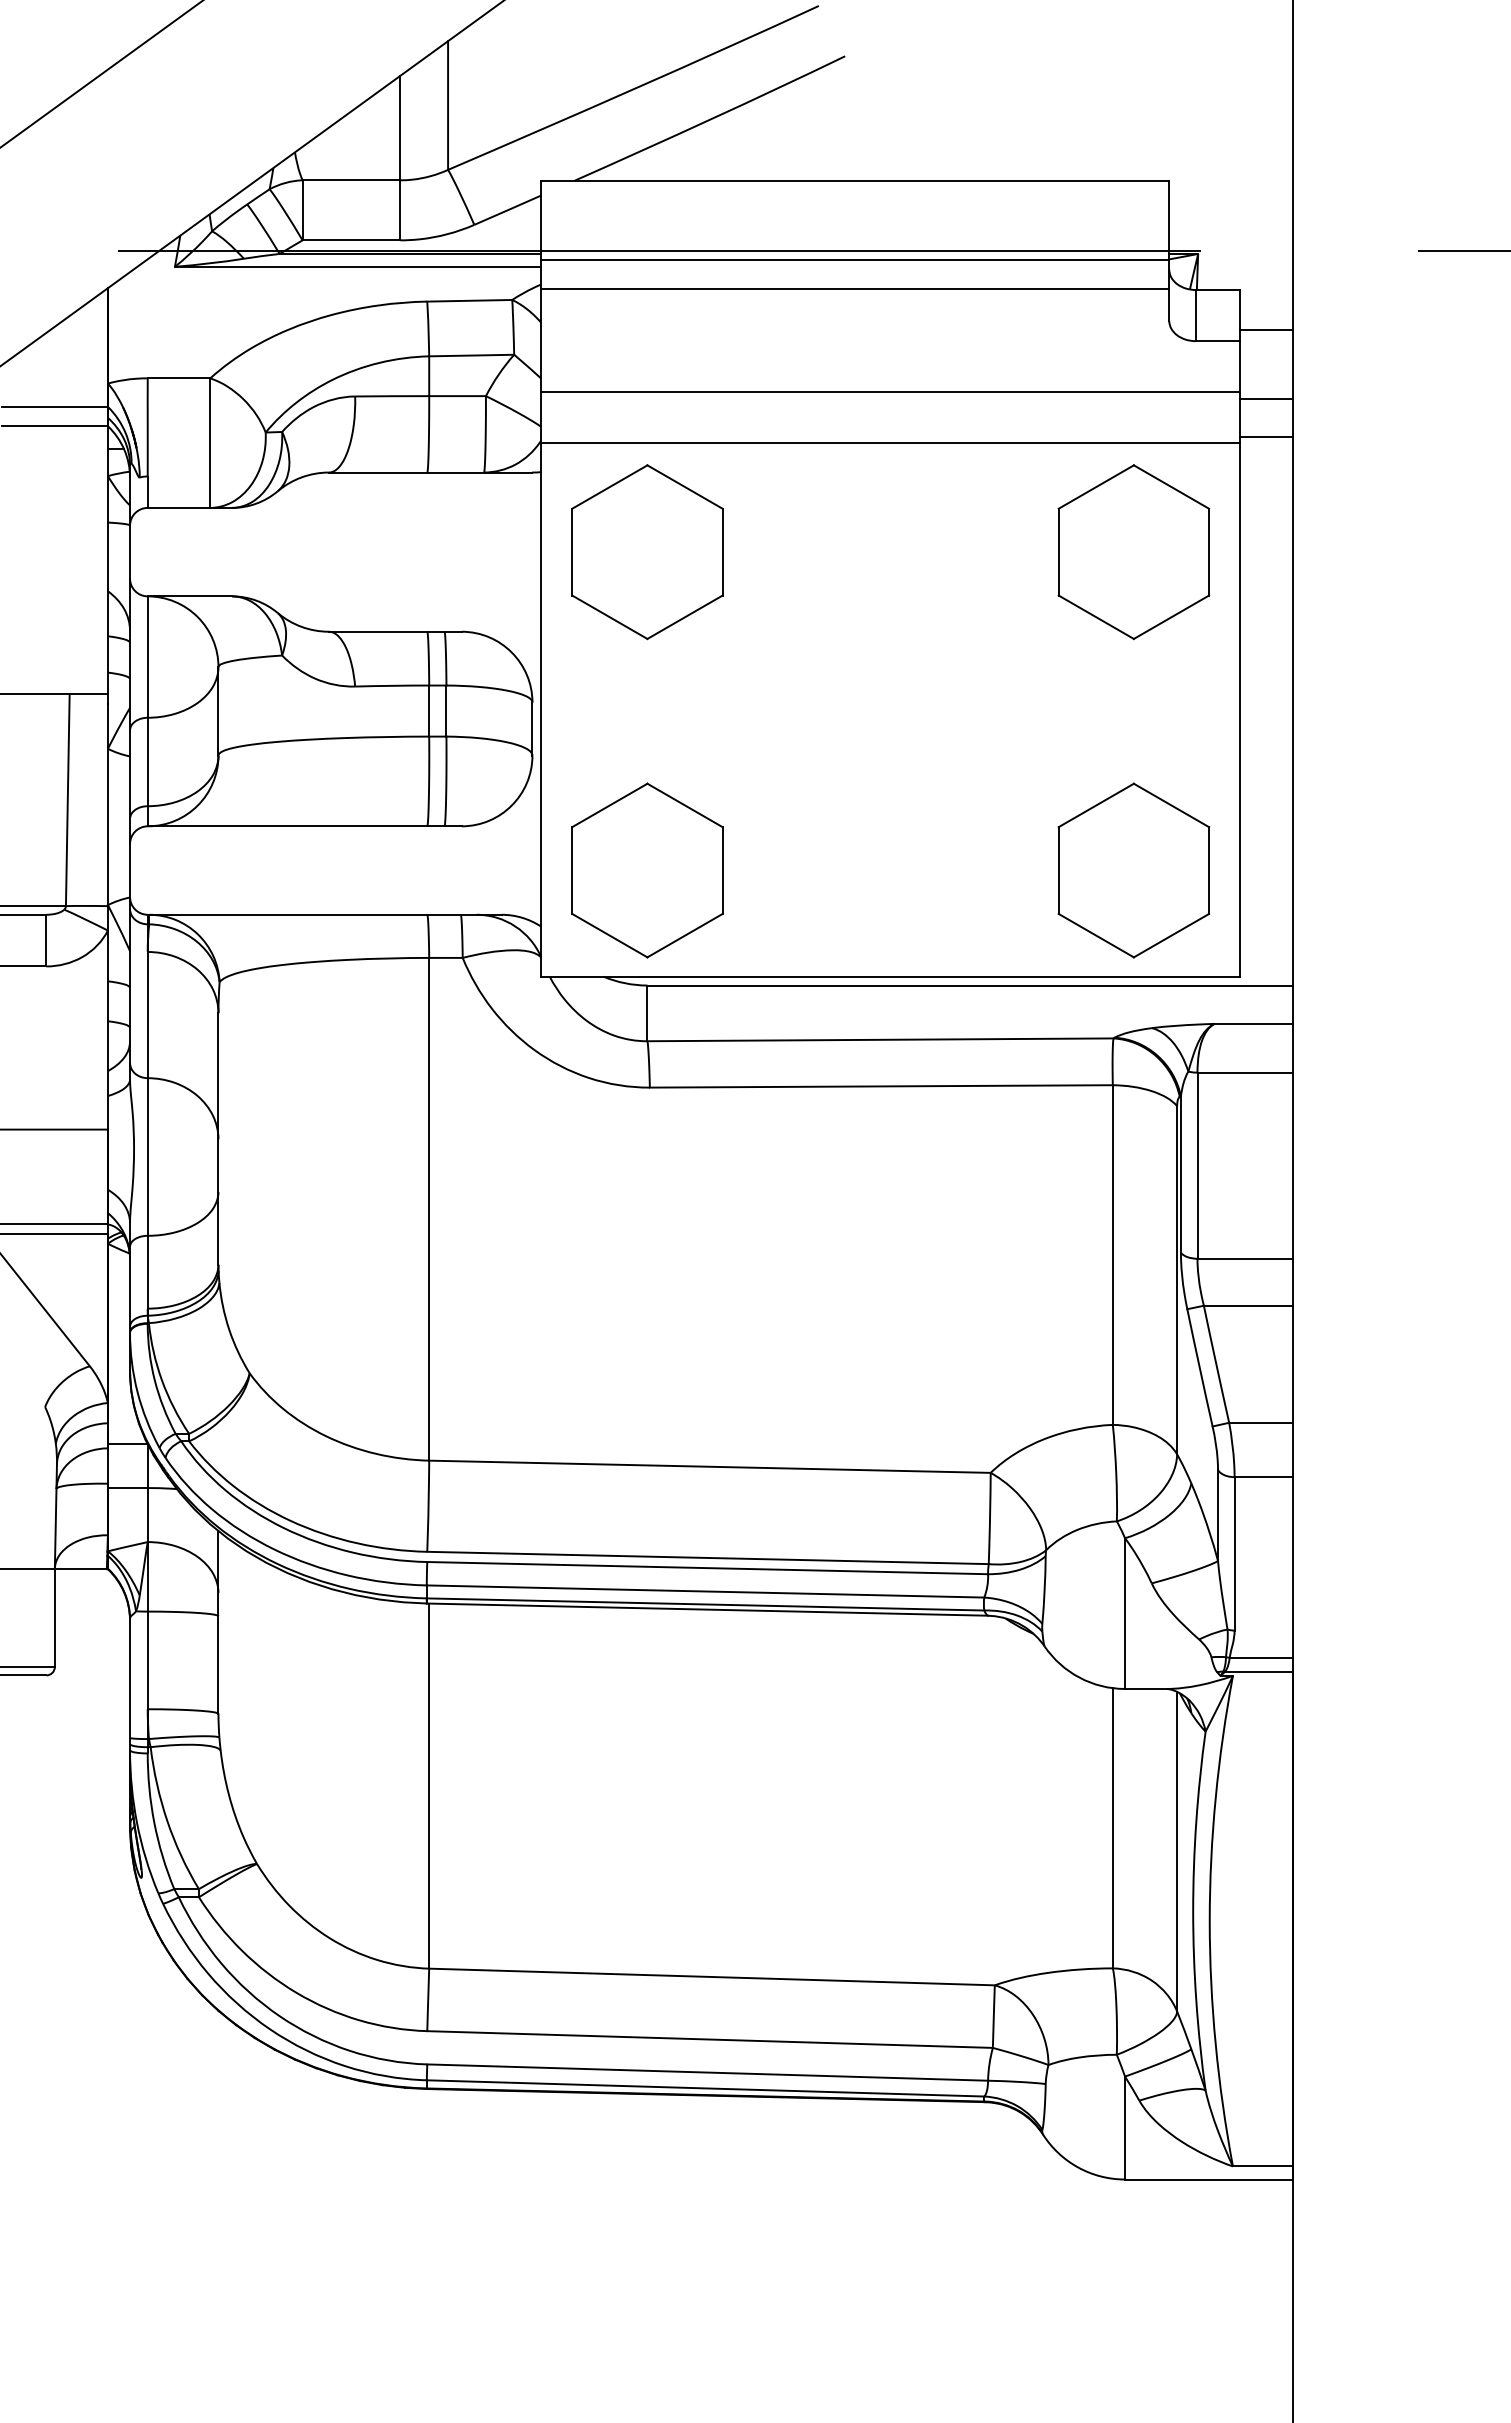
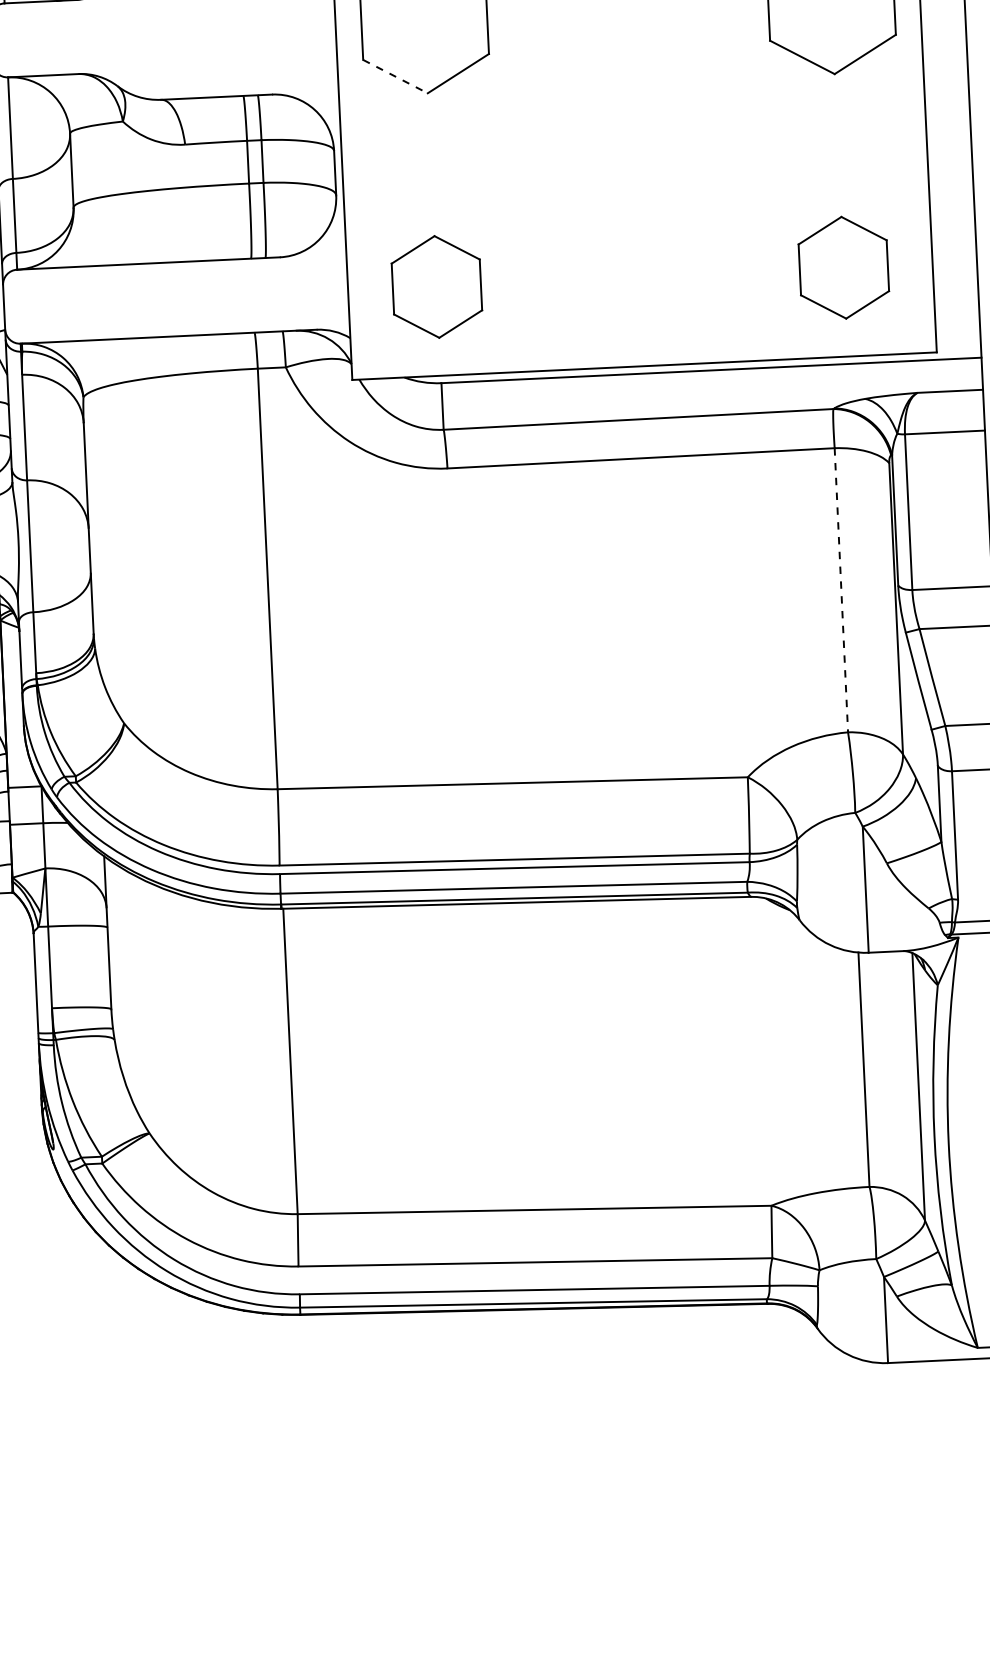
line: (610, 617) -> (396, 76), solid -> dashed
part: (647, 870) -> (436, 286), size x0.7
part: (1133, 870) -> (843, 267), size x0.7
line: (1112, 1255) -> (841, 590), solid -> dashed

